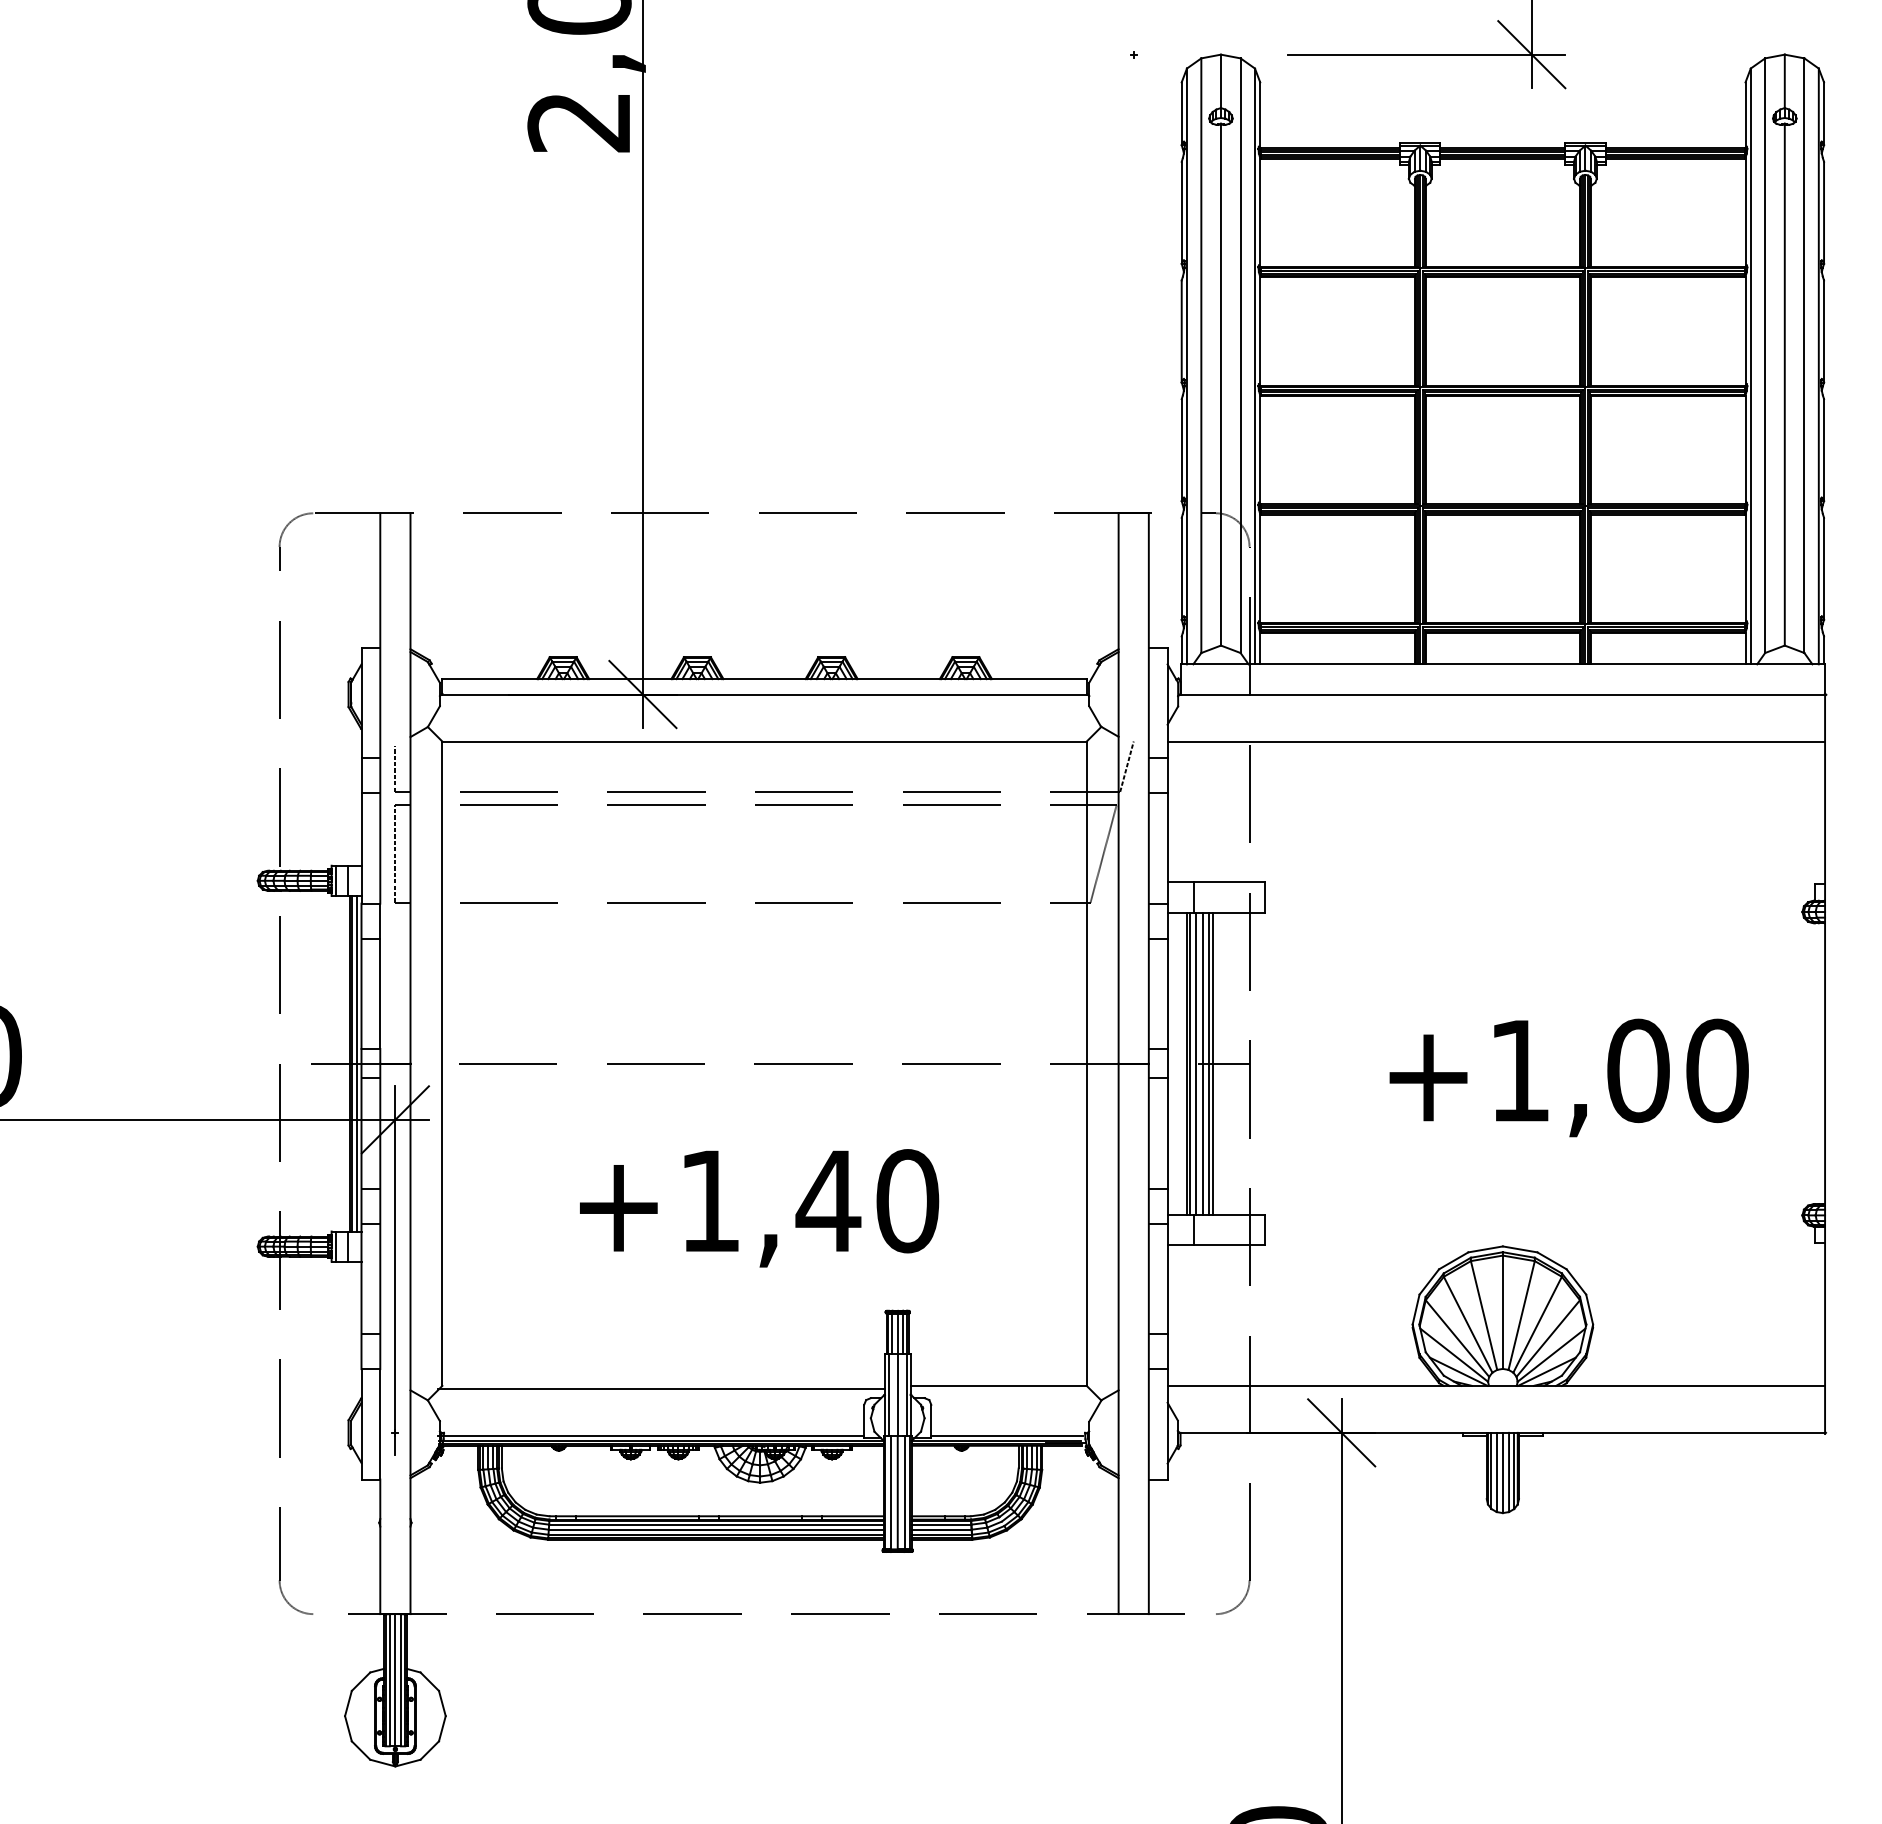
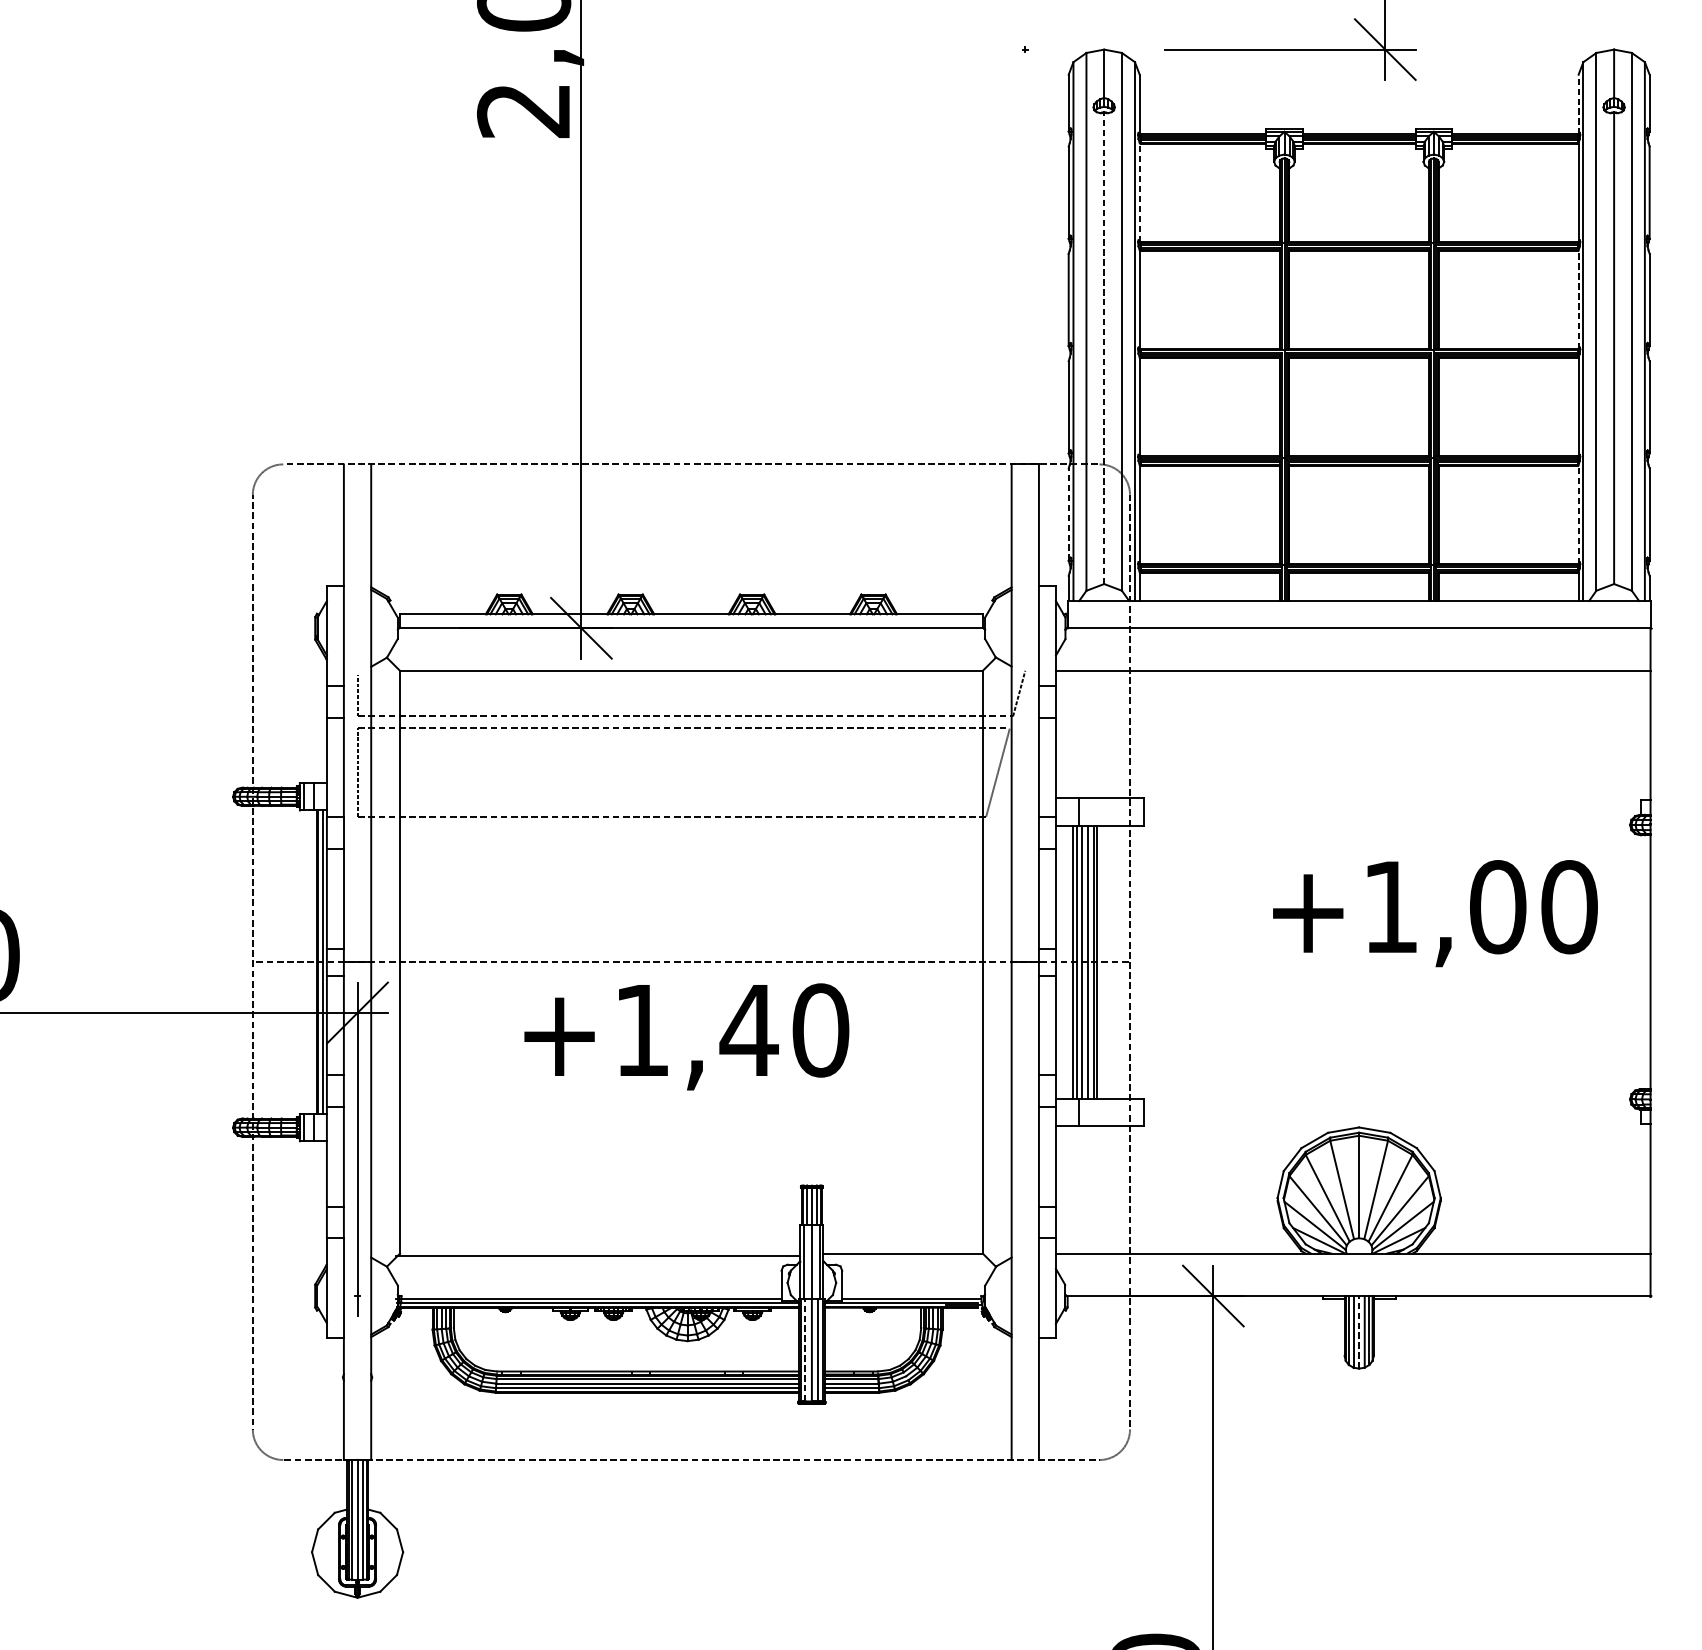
line: (1745, 115) -> (1578, 104), solid -> dashed
line: (1260, 212) -> (1139, 192), solid -> dashed
line: (1745, 331) -> (1578, 299), solid -> dashed
line: (1220, 384) -> (1103, 347), solid -> dashed
line: (1181, 568) -> (1068, 514), solid -> dashed
line: (1745, 568) -> (1578, 514), solid -> dashed
text: (1568, 1077) -> (1434, 913), moved
text: (759, 1208) -> (686, 1037), moved
line: (1502, 1472) -> (1358, 1331), solid -> dashed
line: (890, 1492) -> (805, 1350), solid -> dashed

